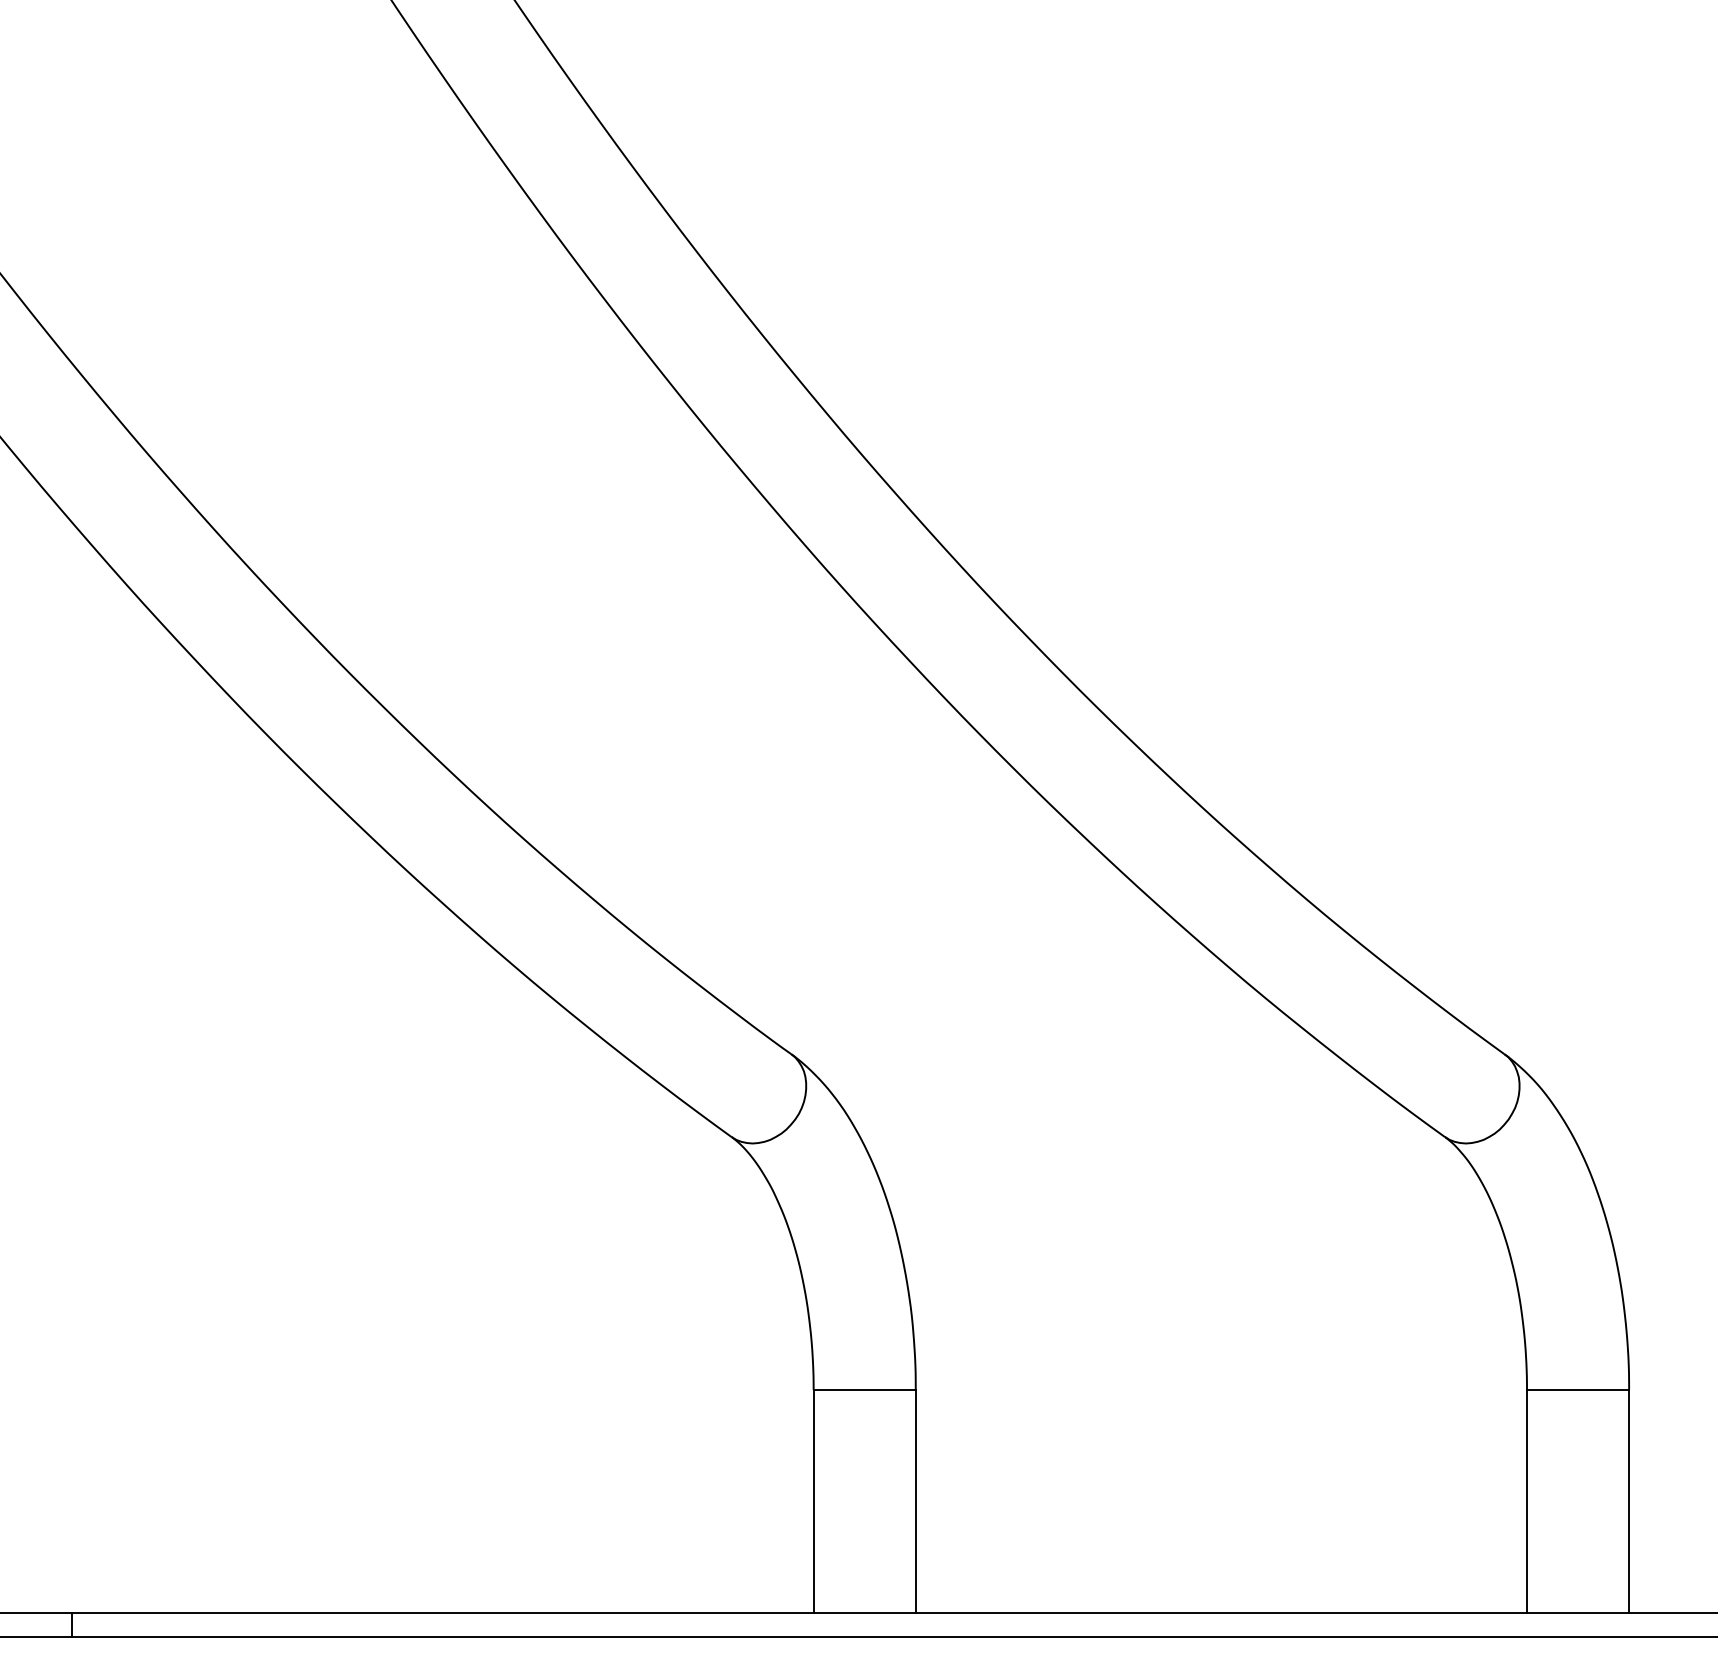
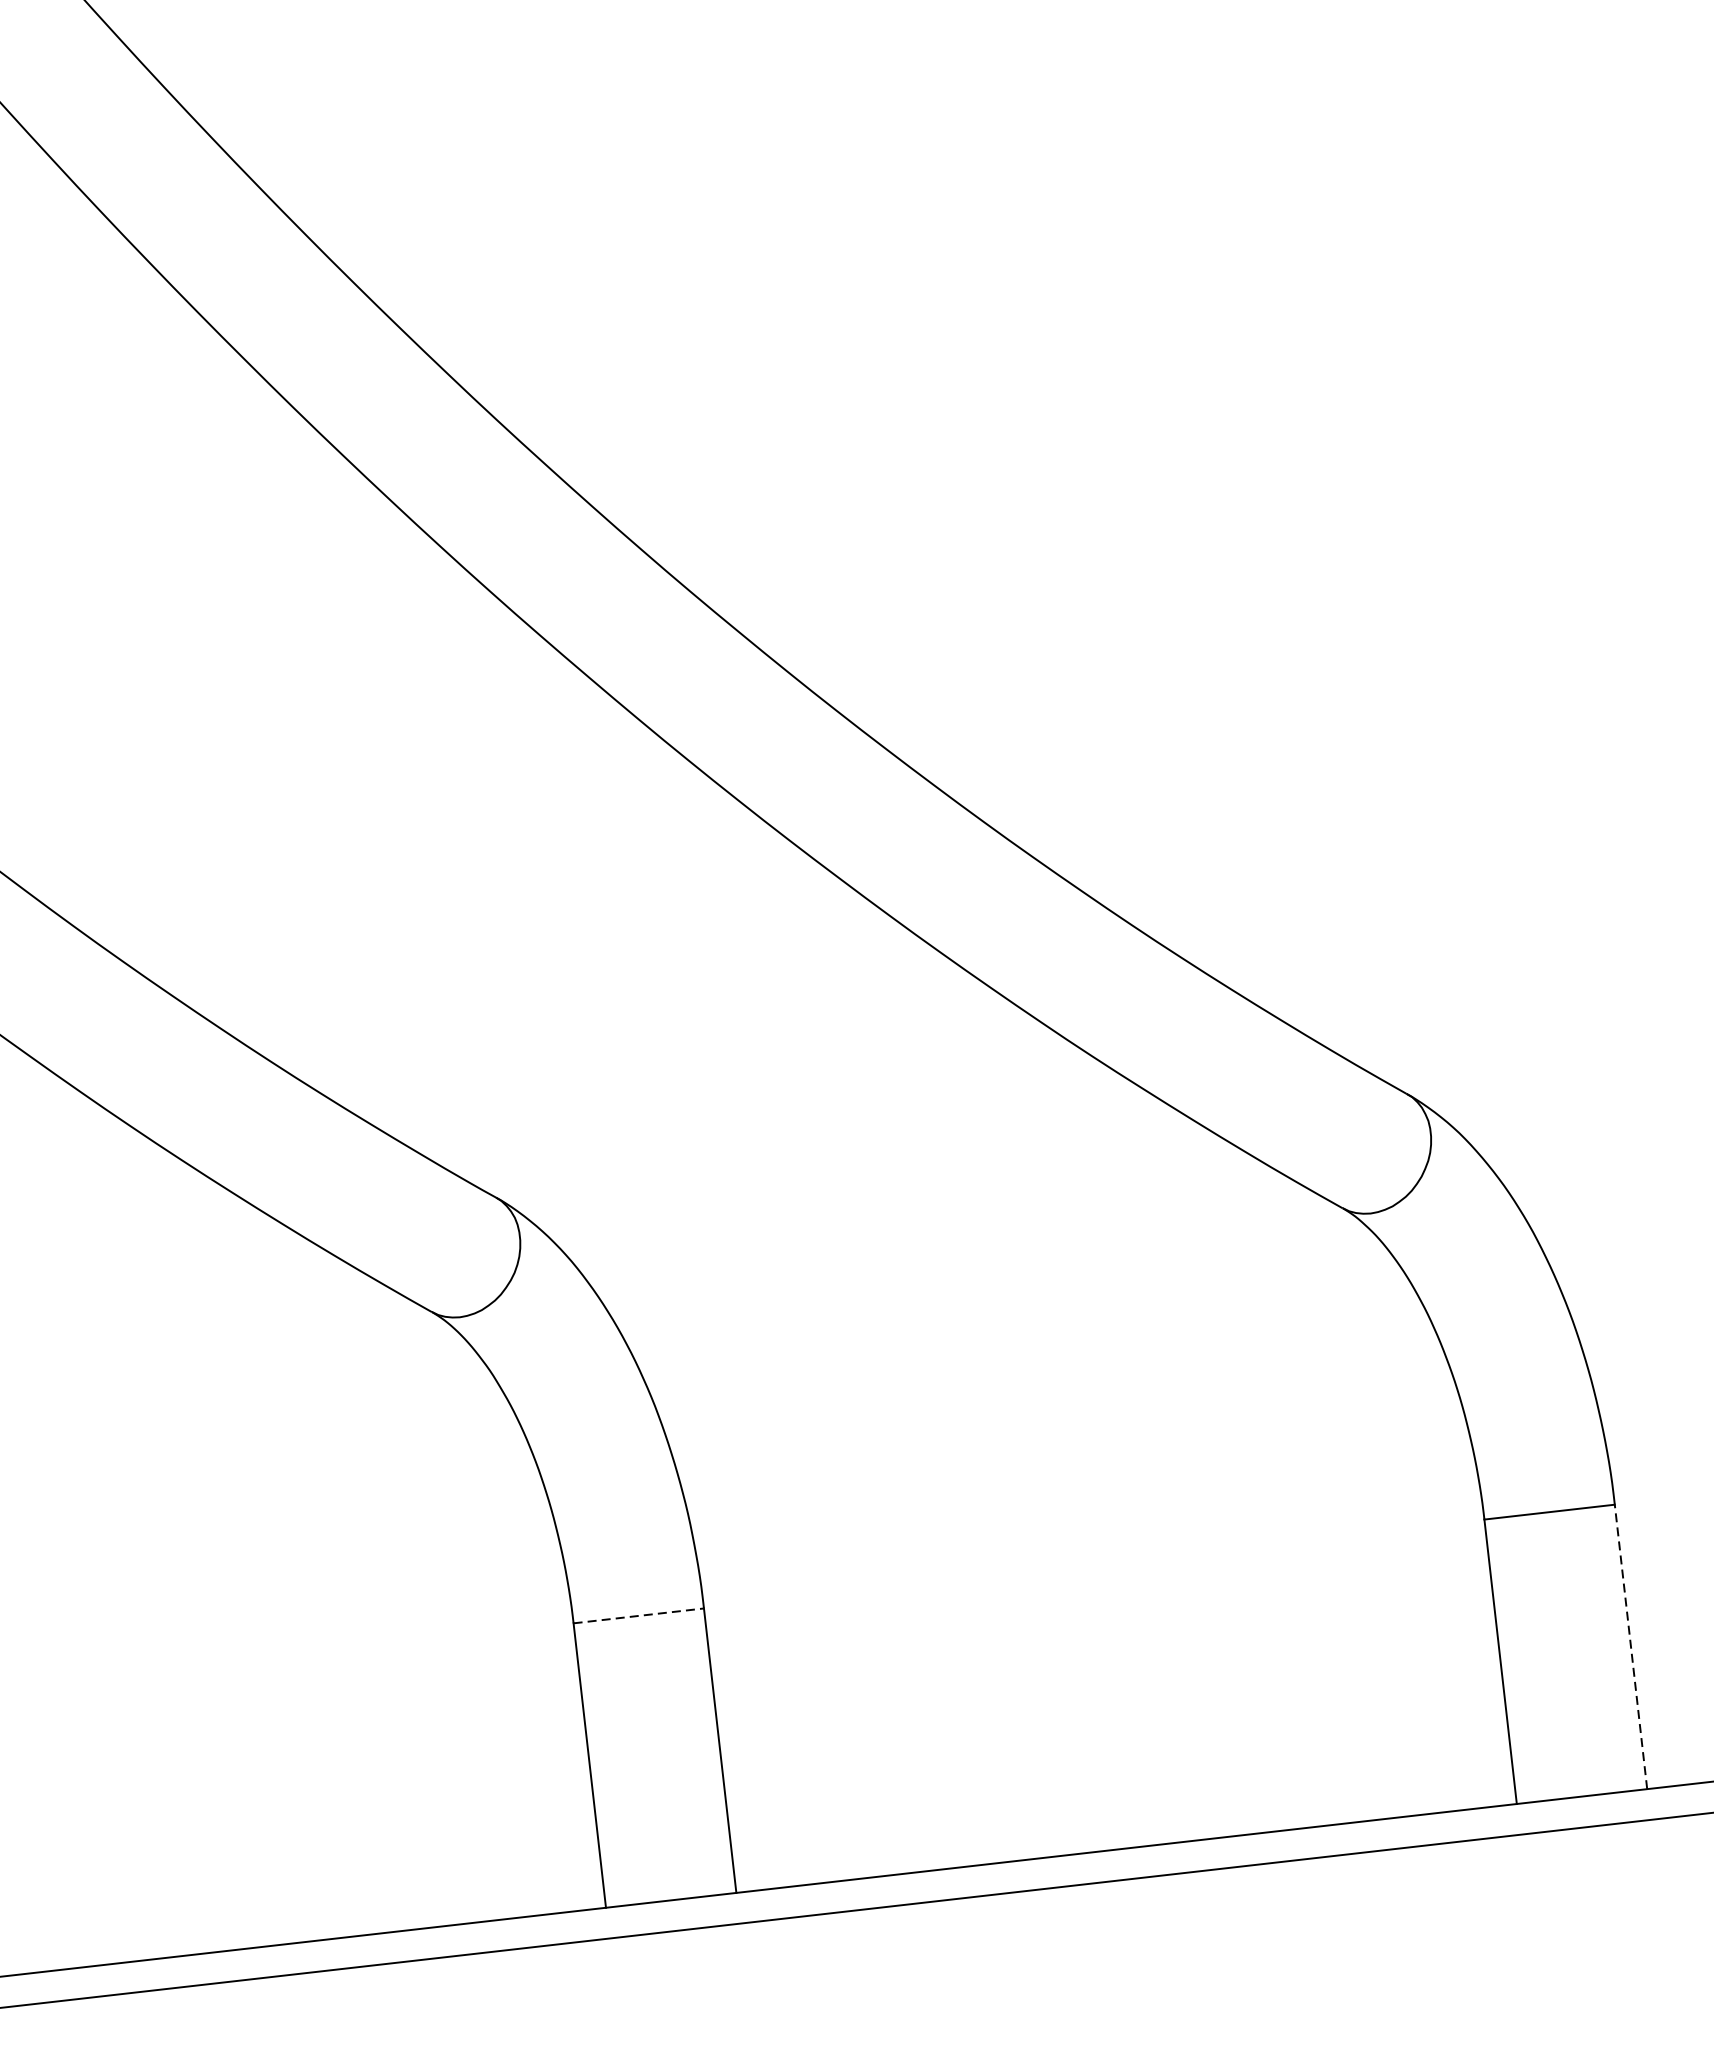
line: (865, 1390) -> (639, 1616), solid -> dashed
line: (1629, 1501) -> (1631, 1646), solid -> dashed

